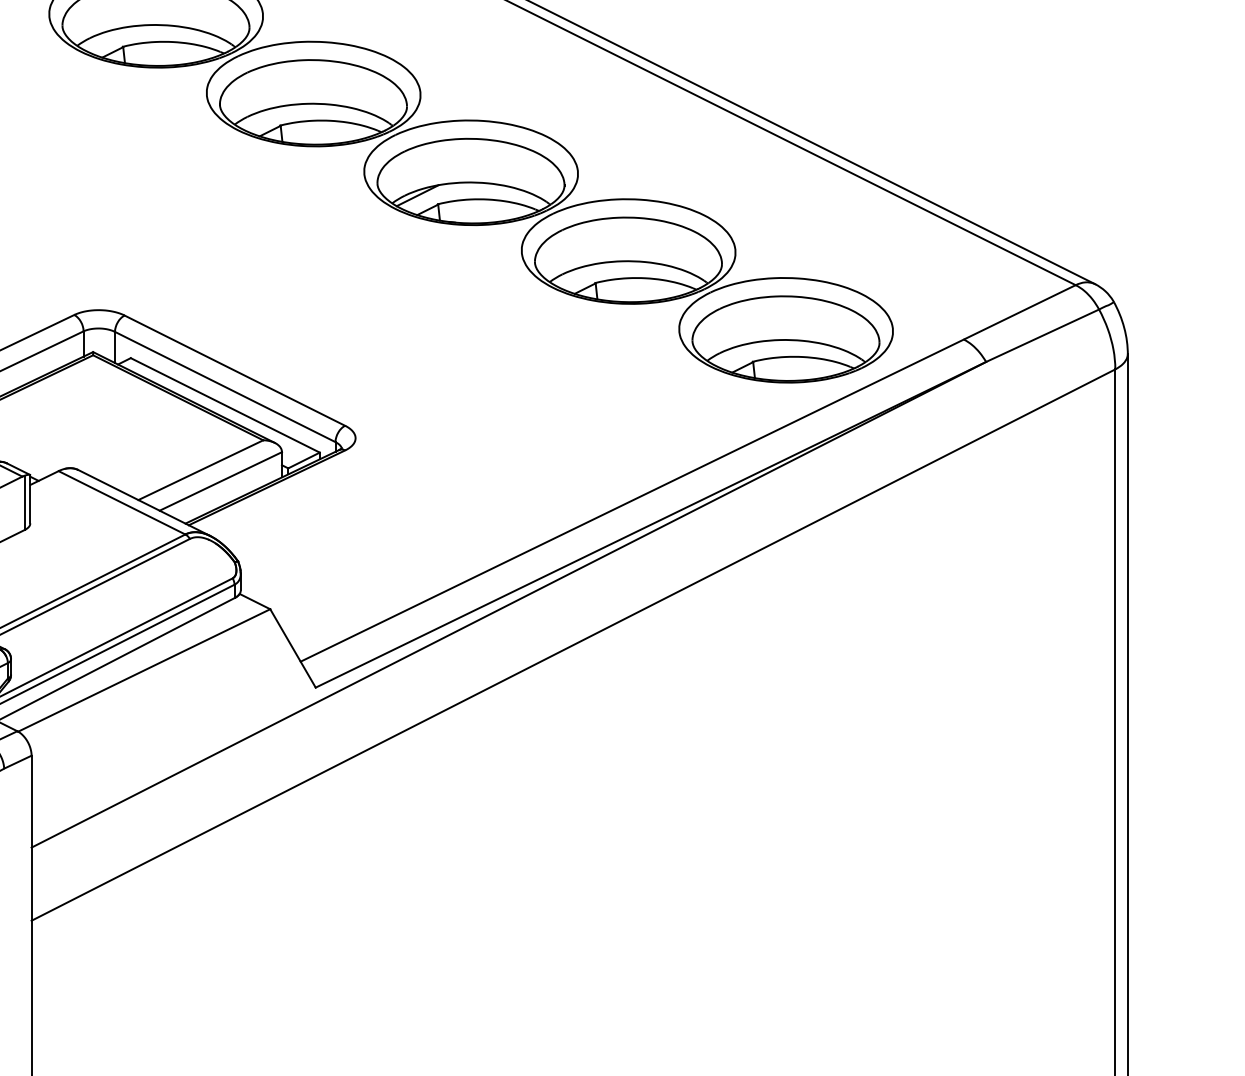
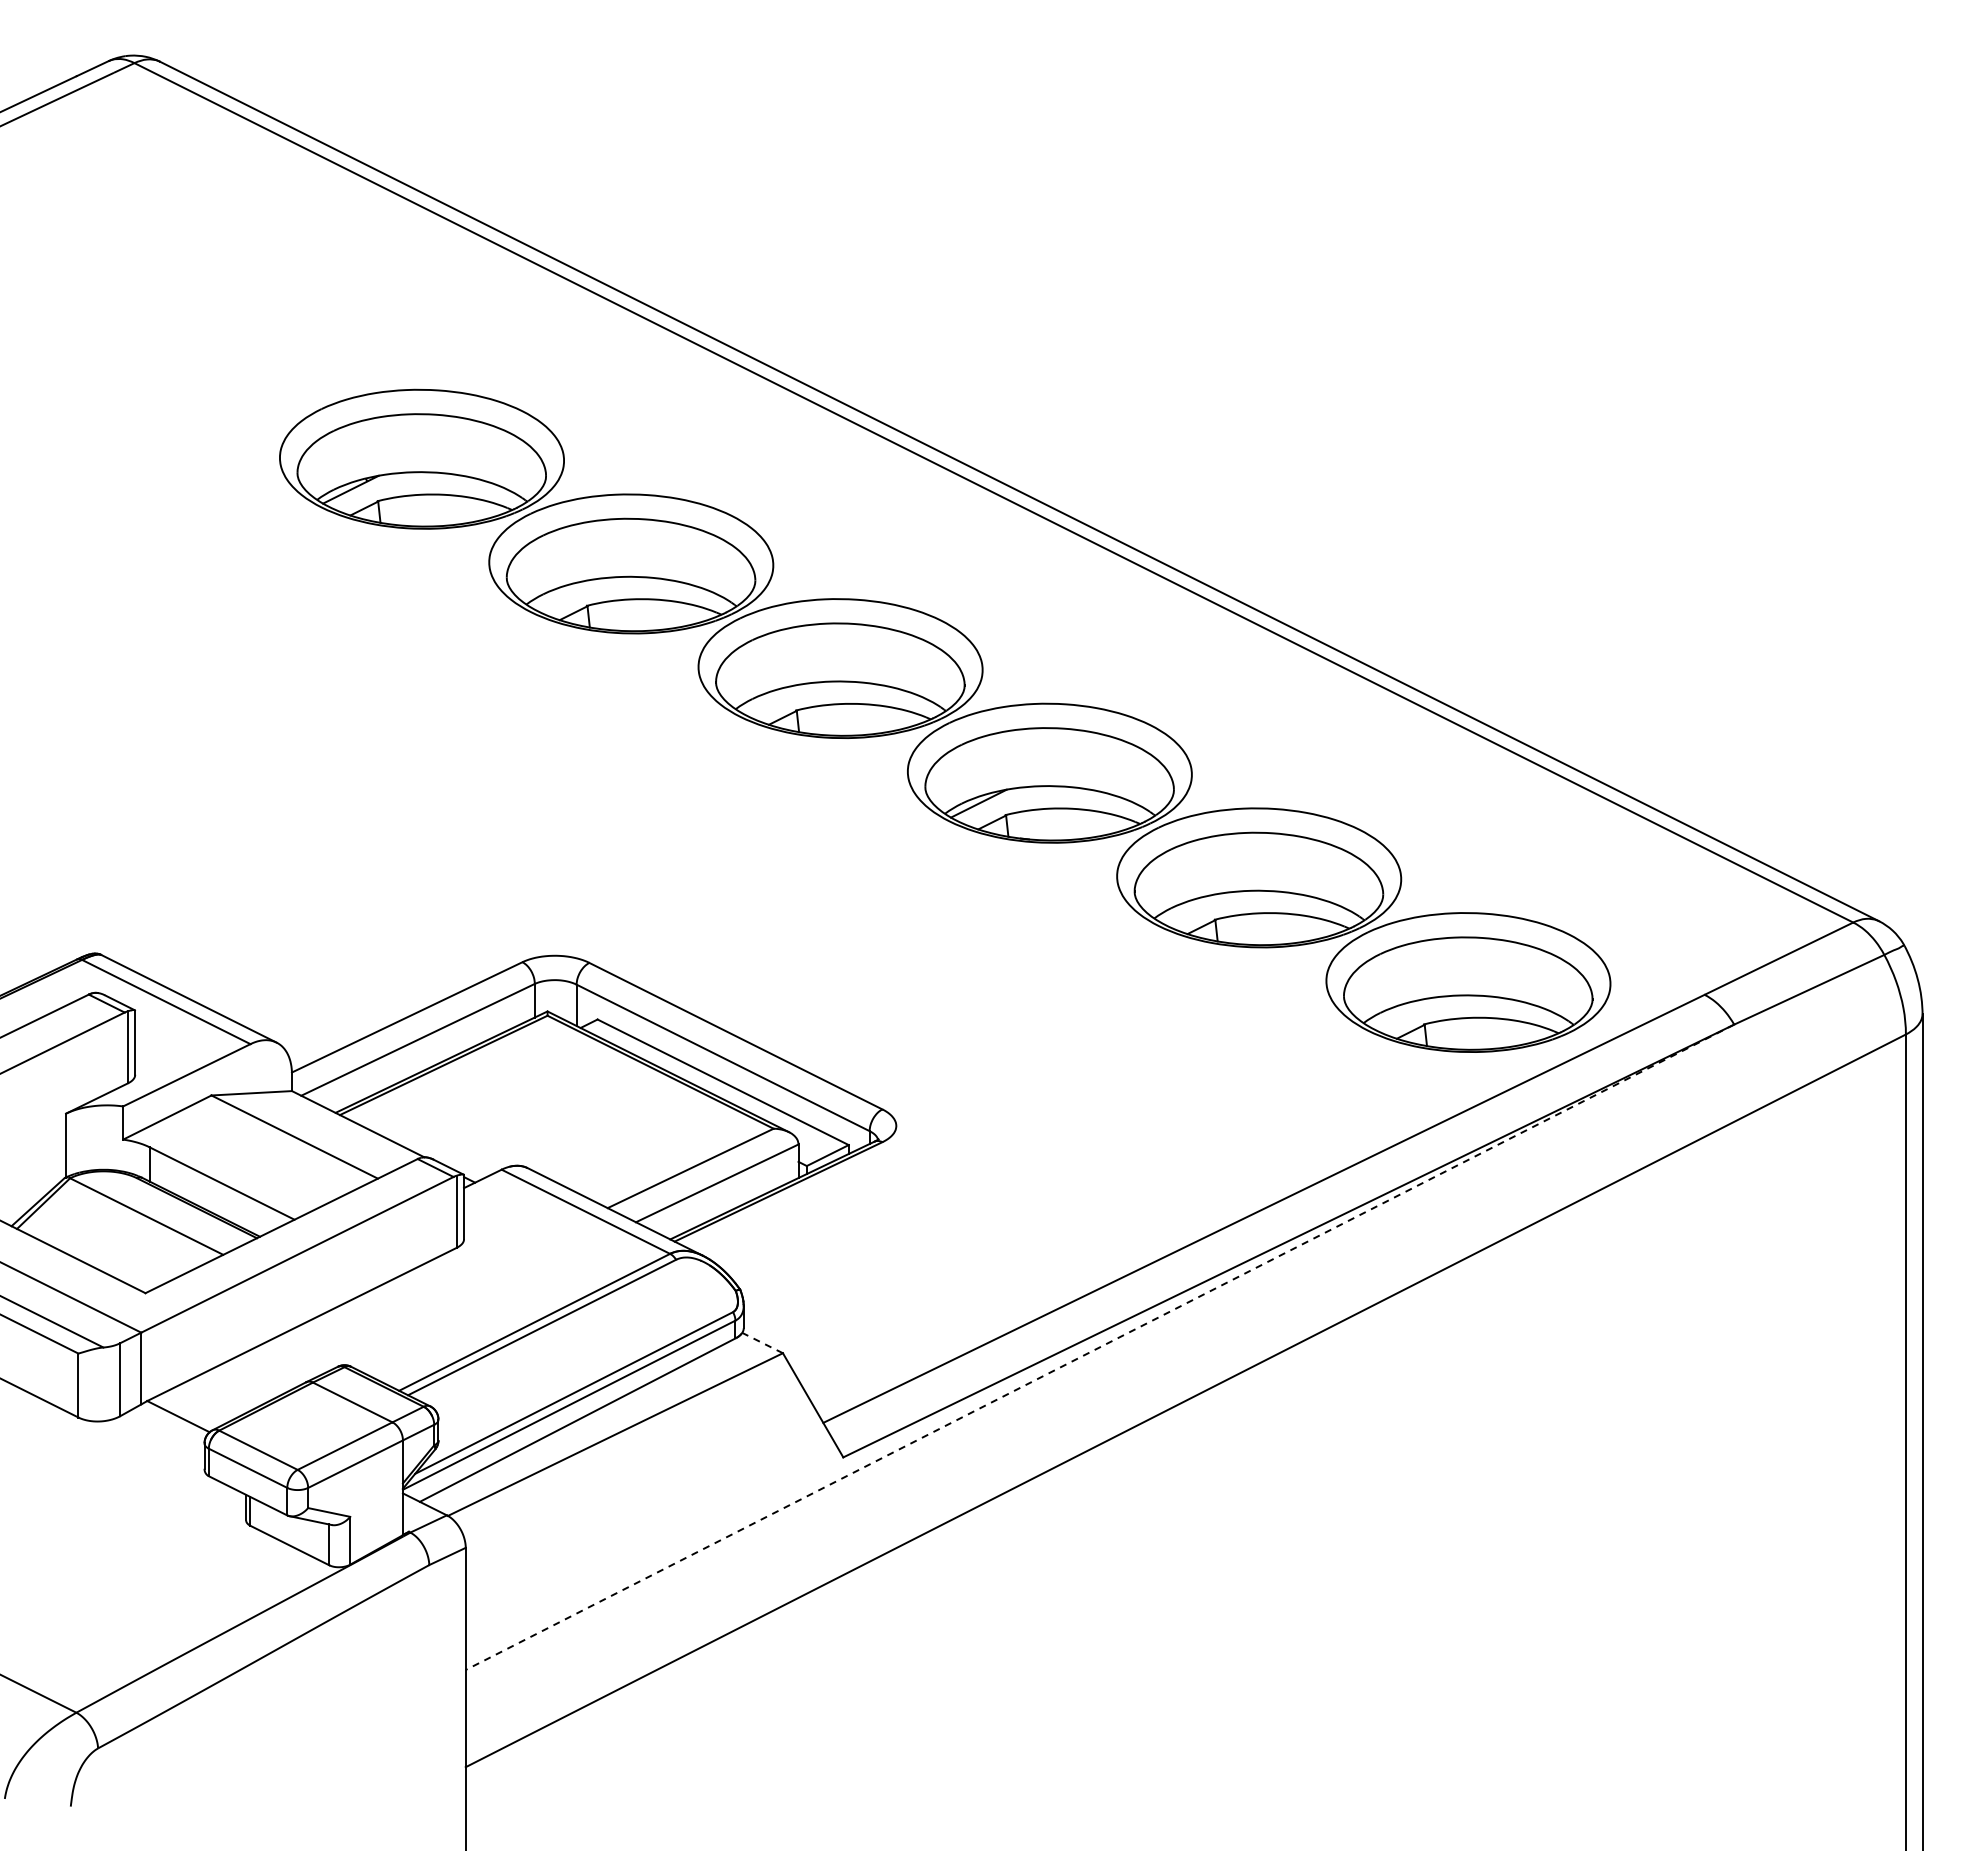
line: (254, 601) -> (762, 1343), solid -> dashed
line: (509, 604) -> (1100, 1347), solid -> dashed

